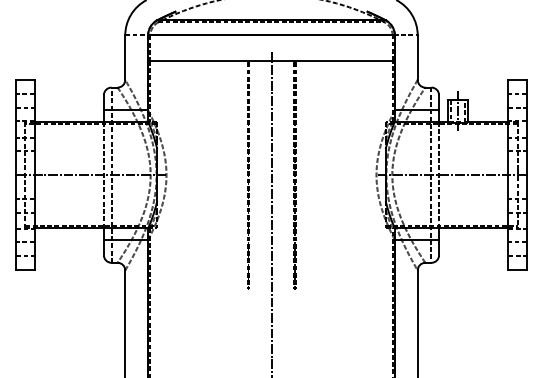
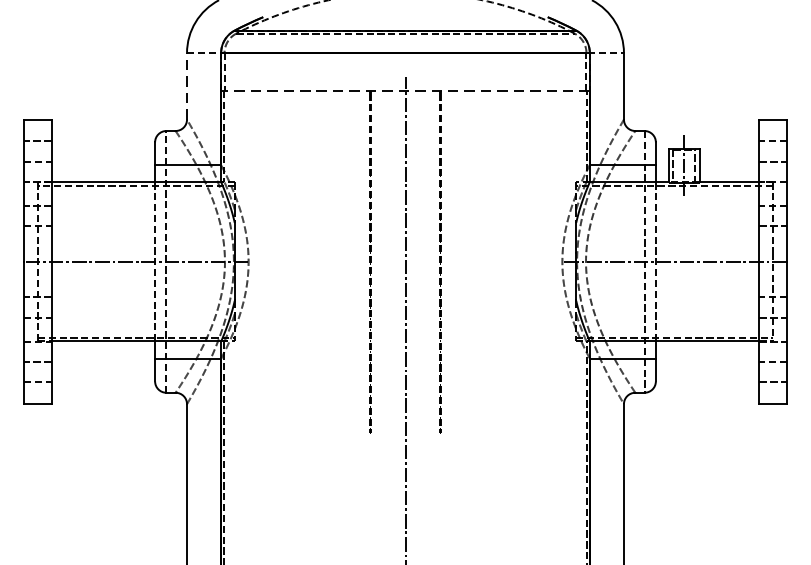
line: (125, 57) -> (187, 86), solid -> dashed
line: (271, 60) -> (405, 90), solid -> dashed

